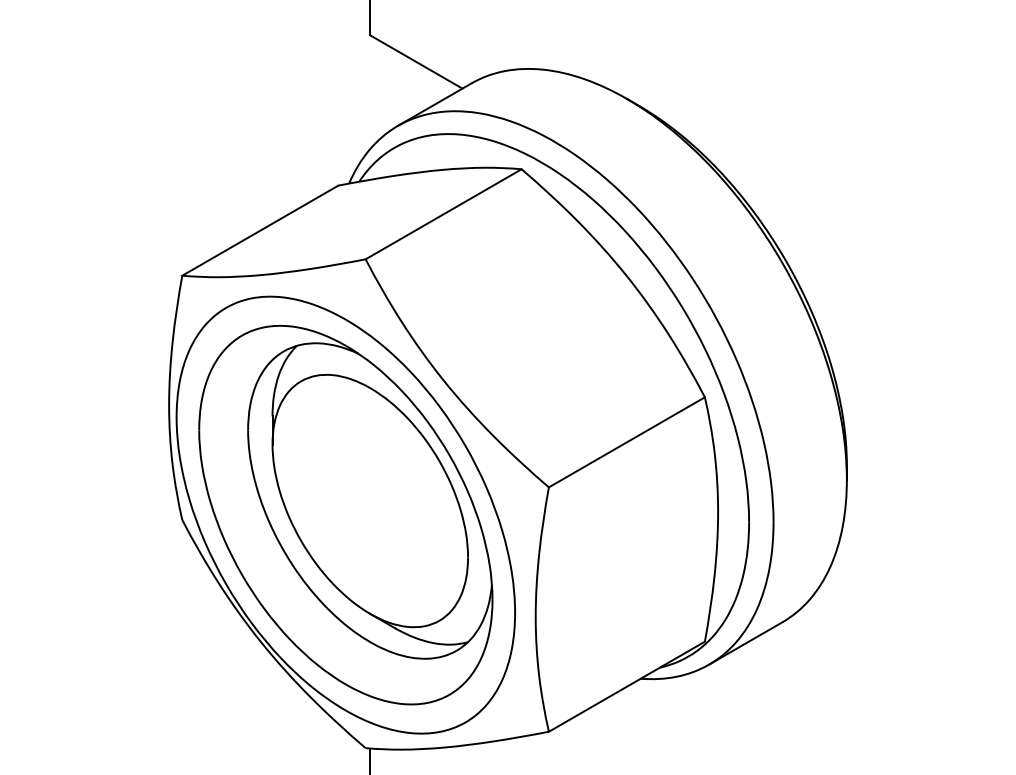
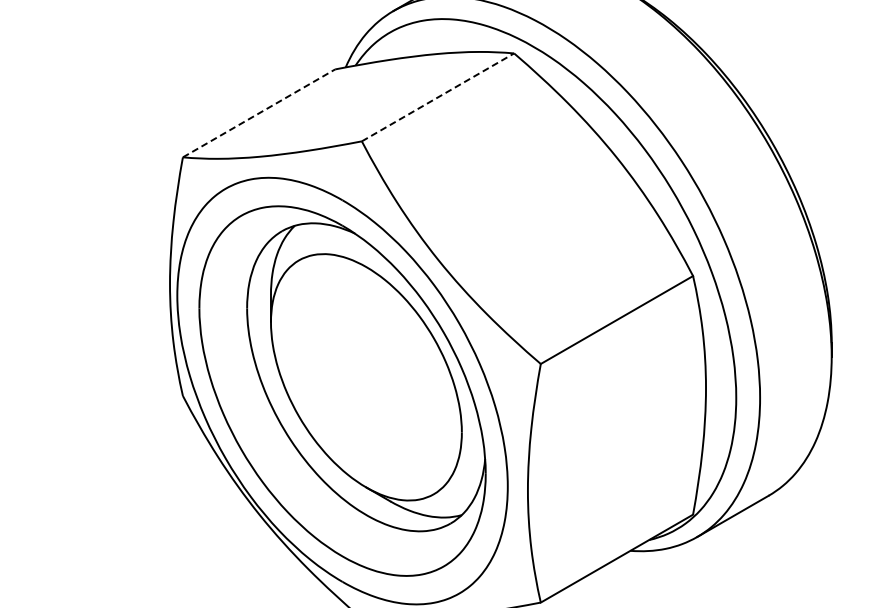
line: (444, 214) -> (438, 97), solid -> dashed
line: (260, 230) -> (259, 113), solid -> dashed

